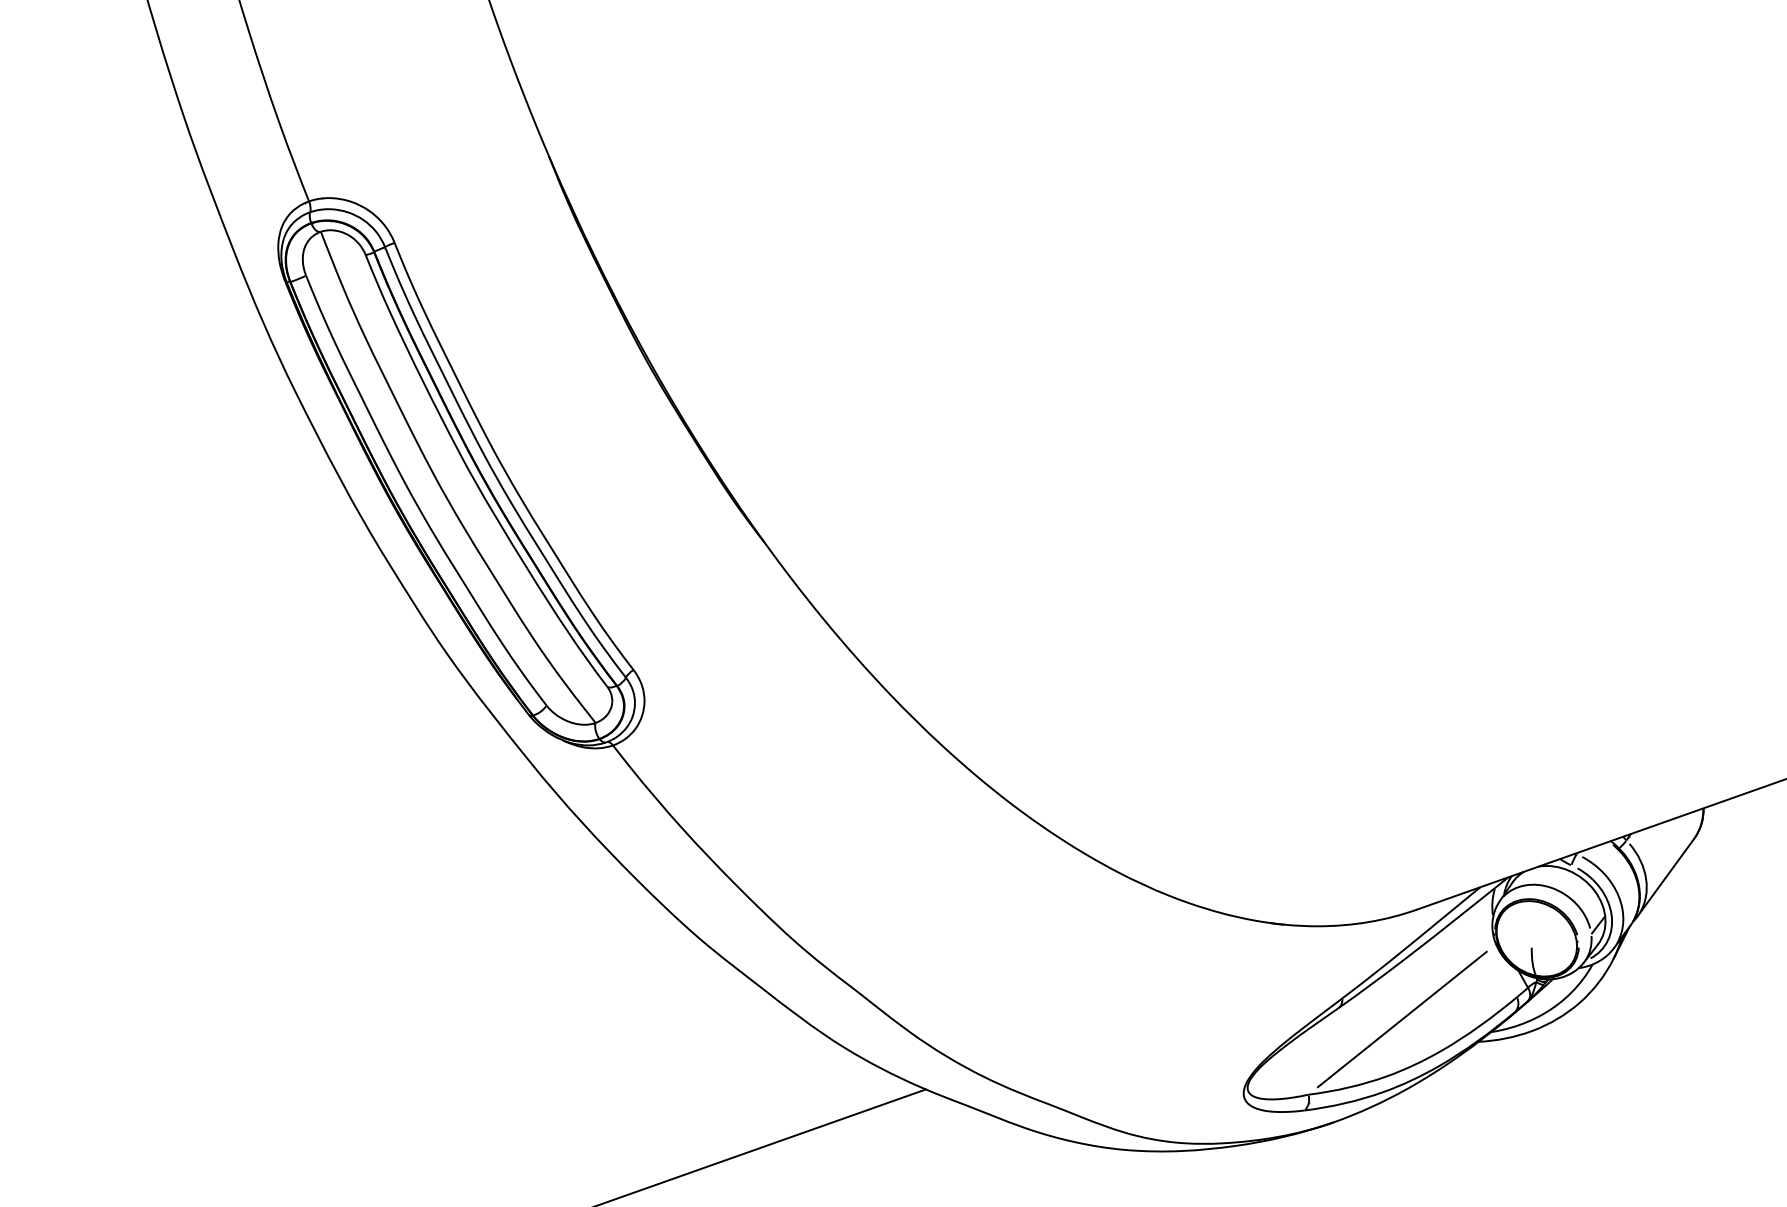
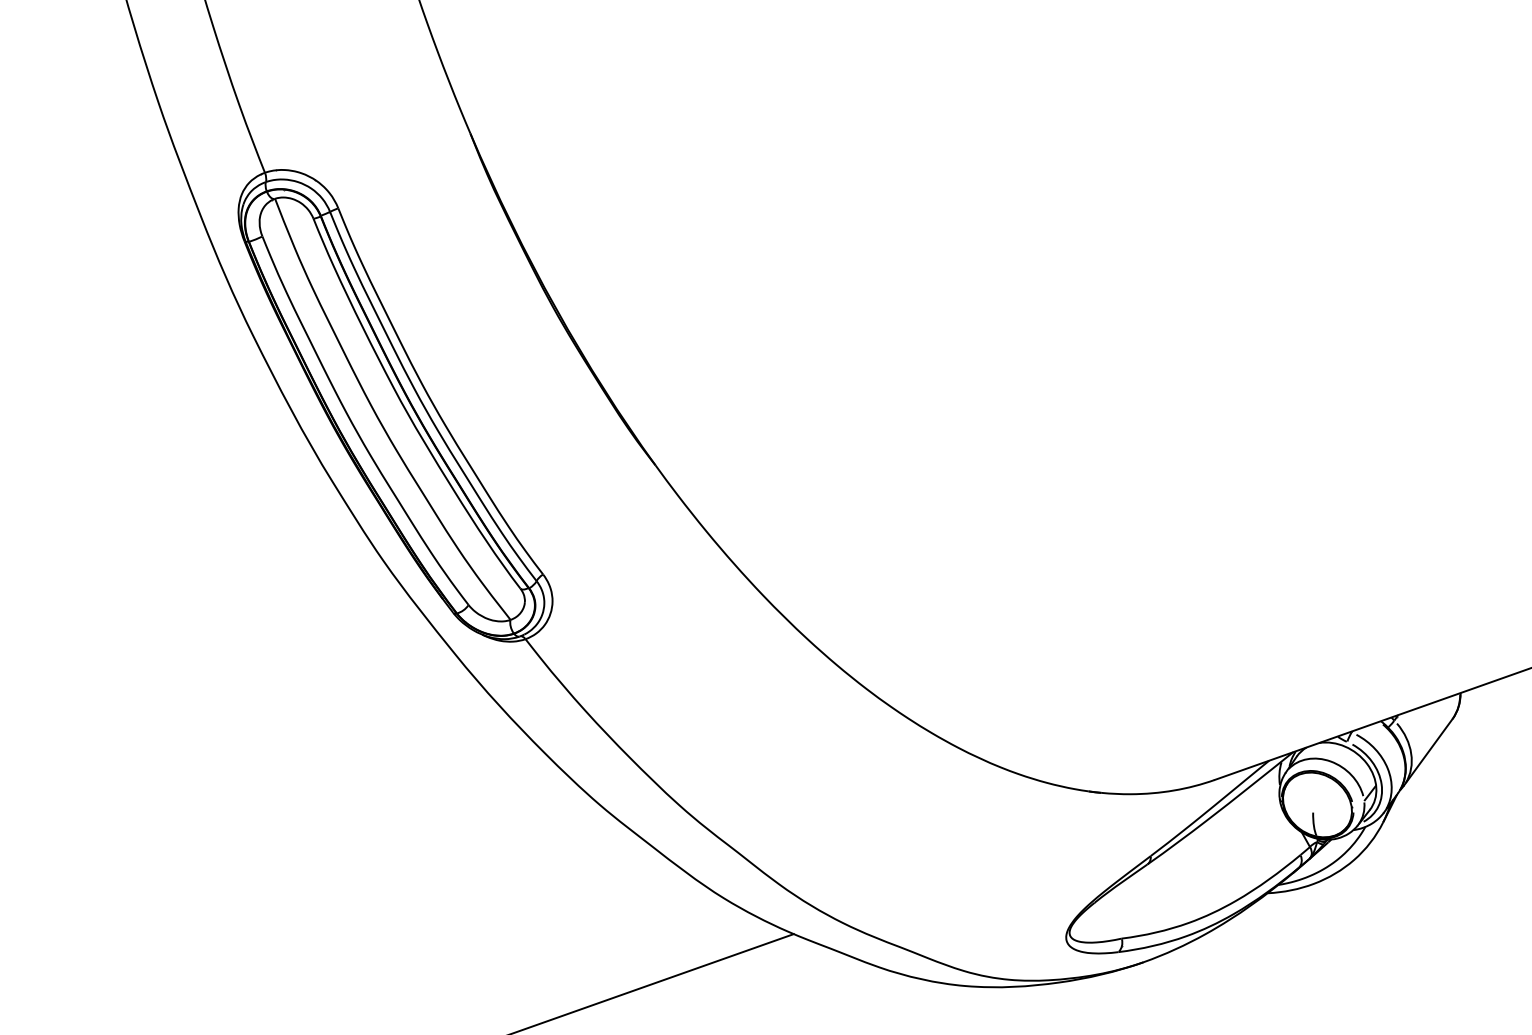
line: (1401, 1019) -> (1201, 874), removed

